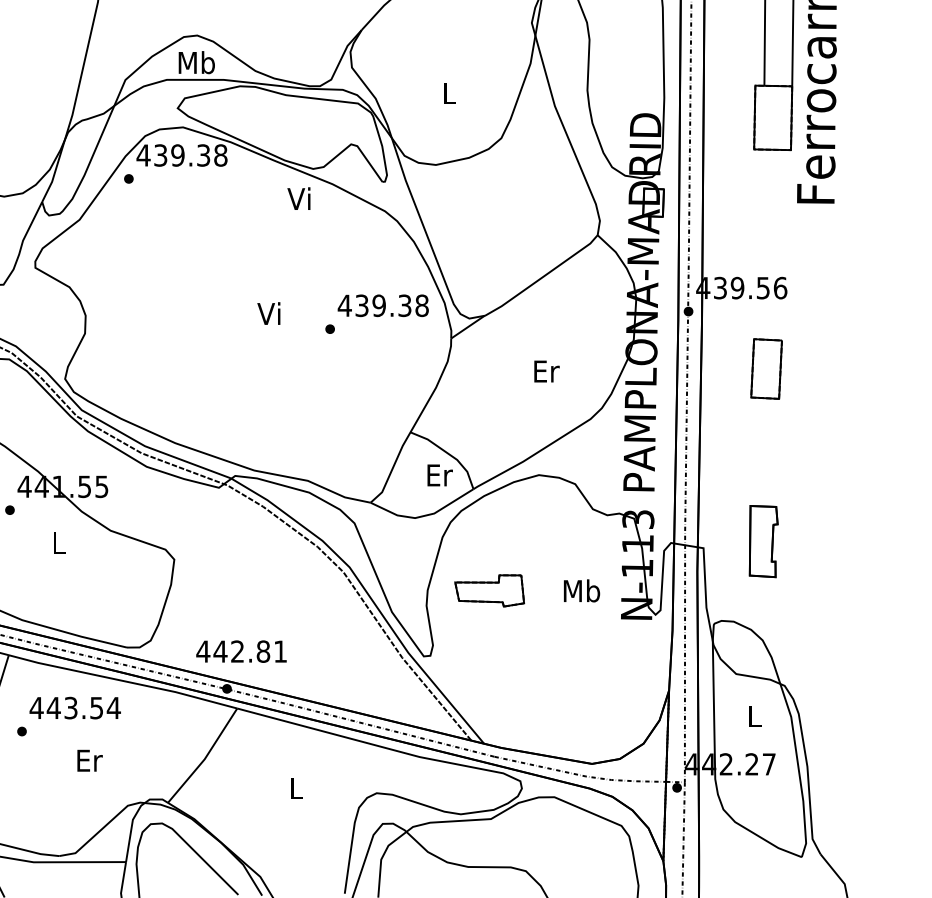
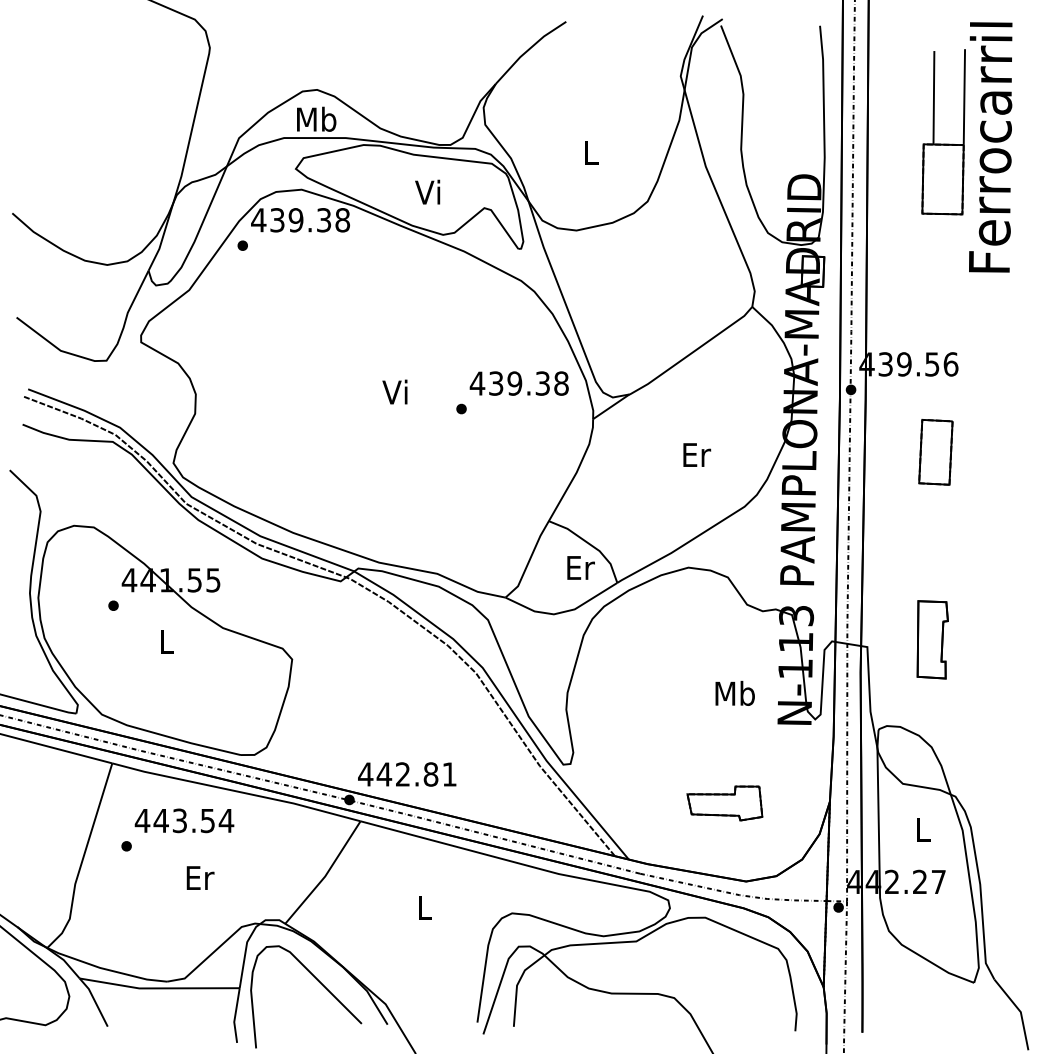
text: (298, 198) -> (427, 191), moved
part: (489, 590) -> (724, 803), moved
text: (241, 651) -> (407, 774), moved

